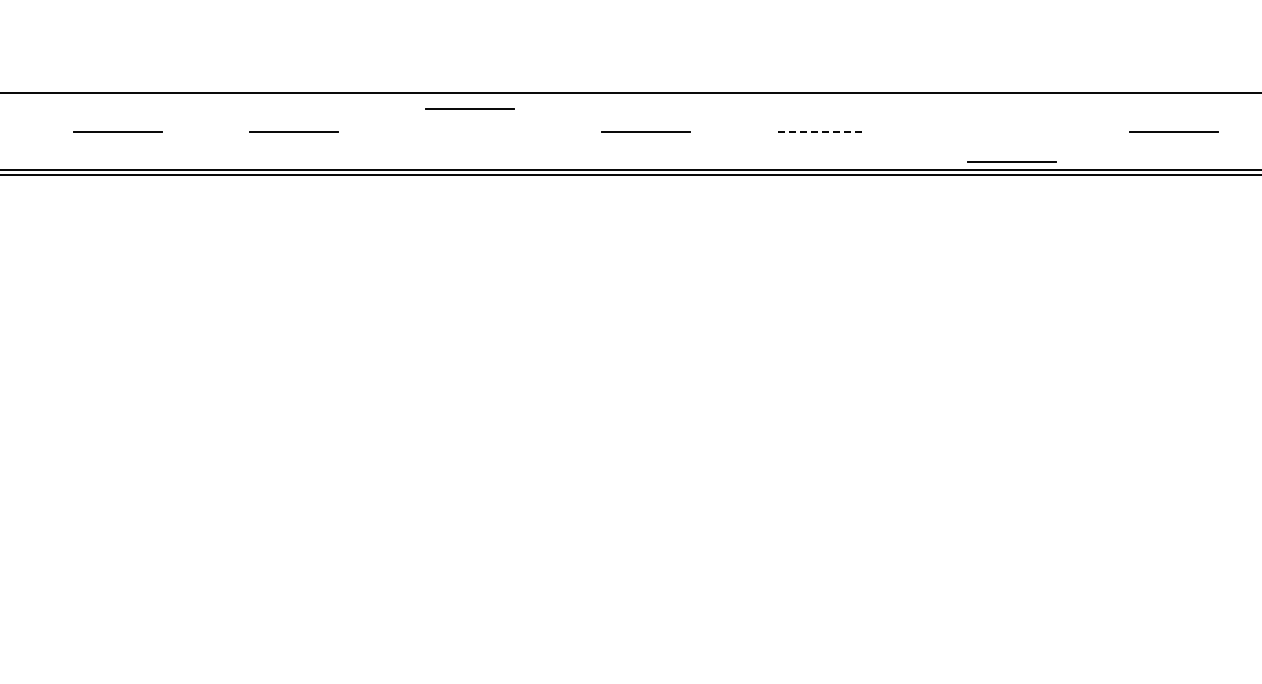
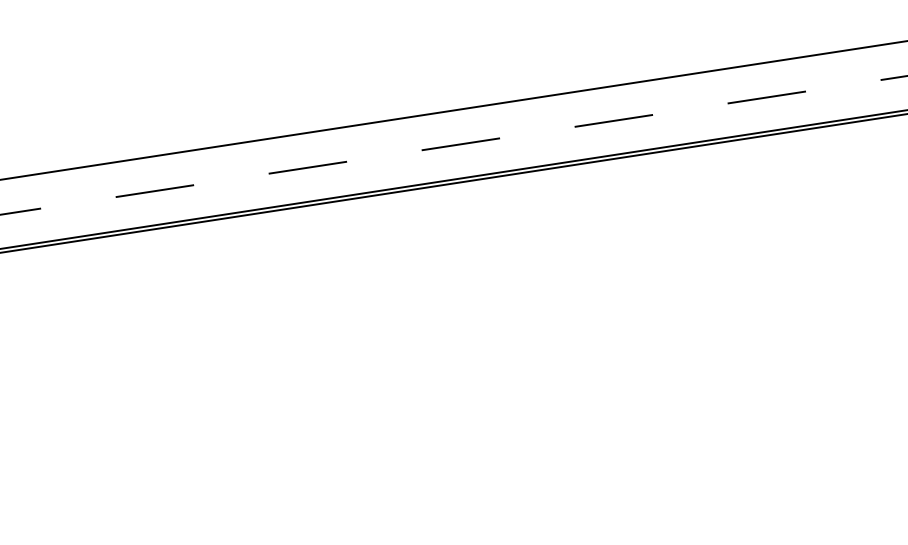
line: (469, 108) -> (154, 190), moved
line: (821, 132) -> (460, 144), dashed -> solid
line: (1011, 161) -> (613, 120), moved

